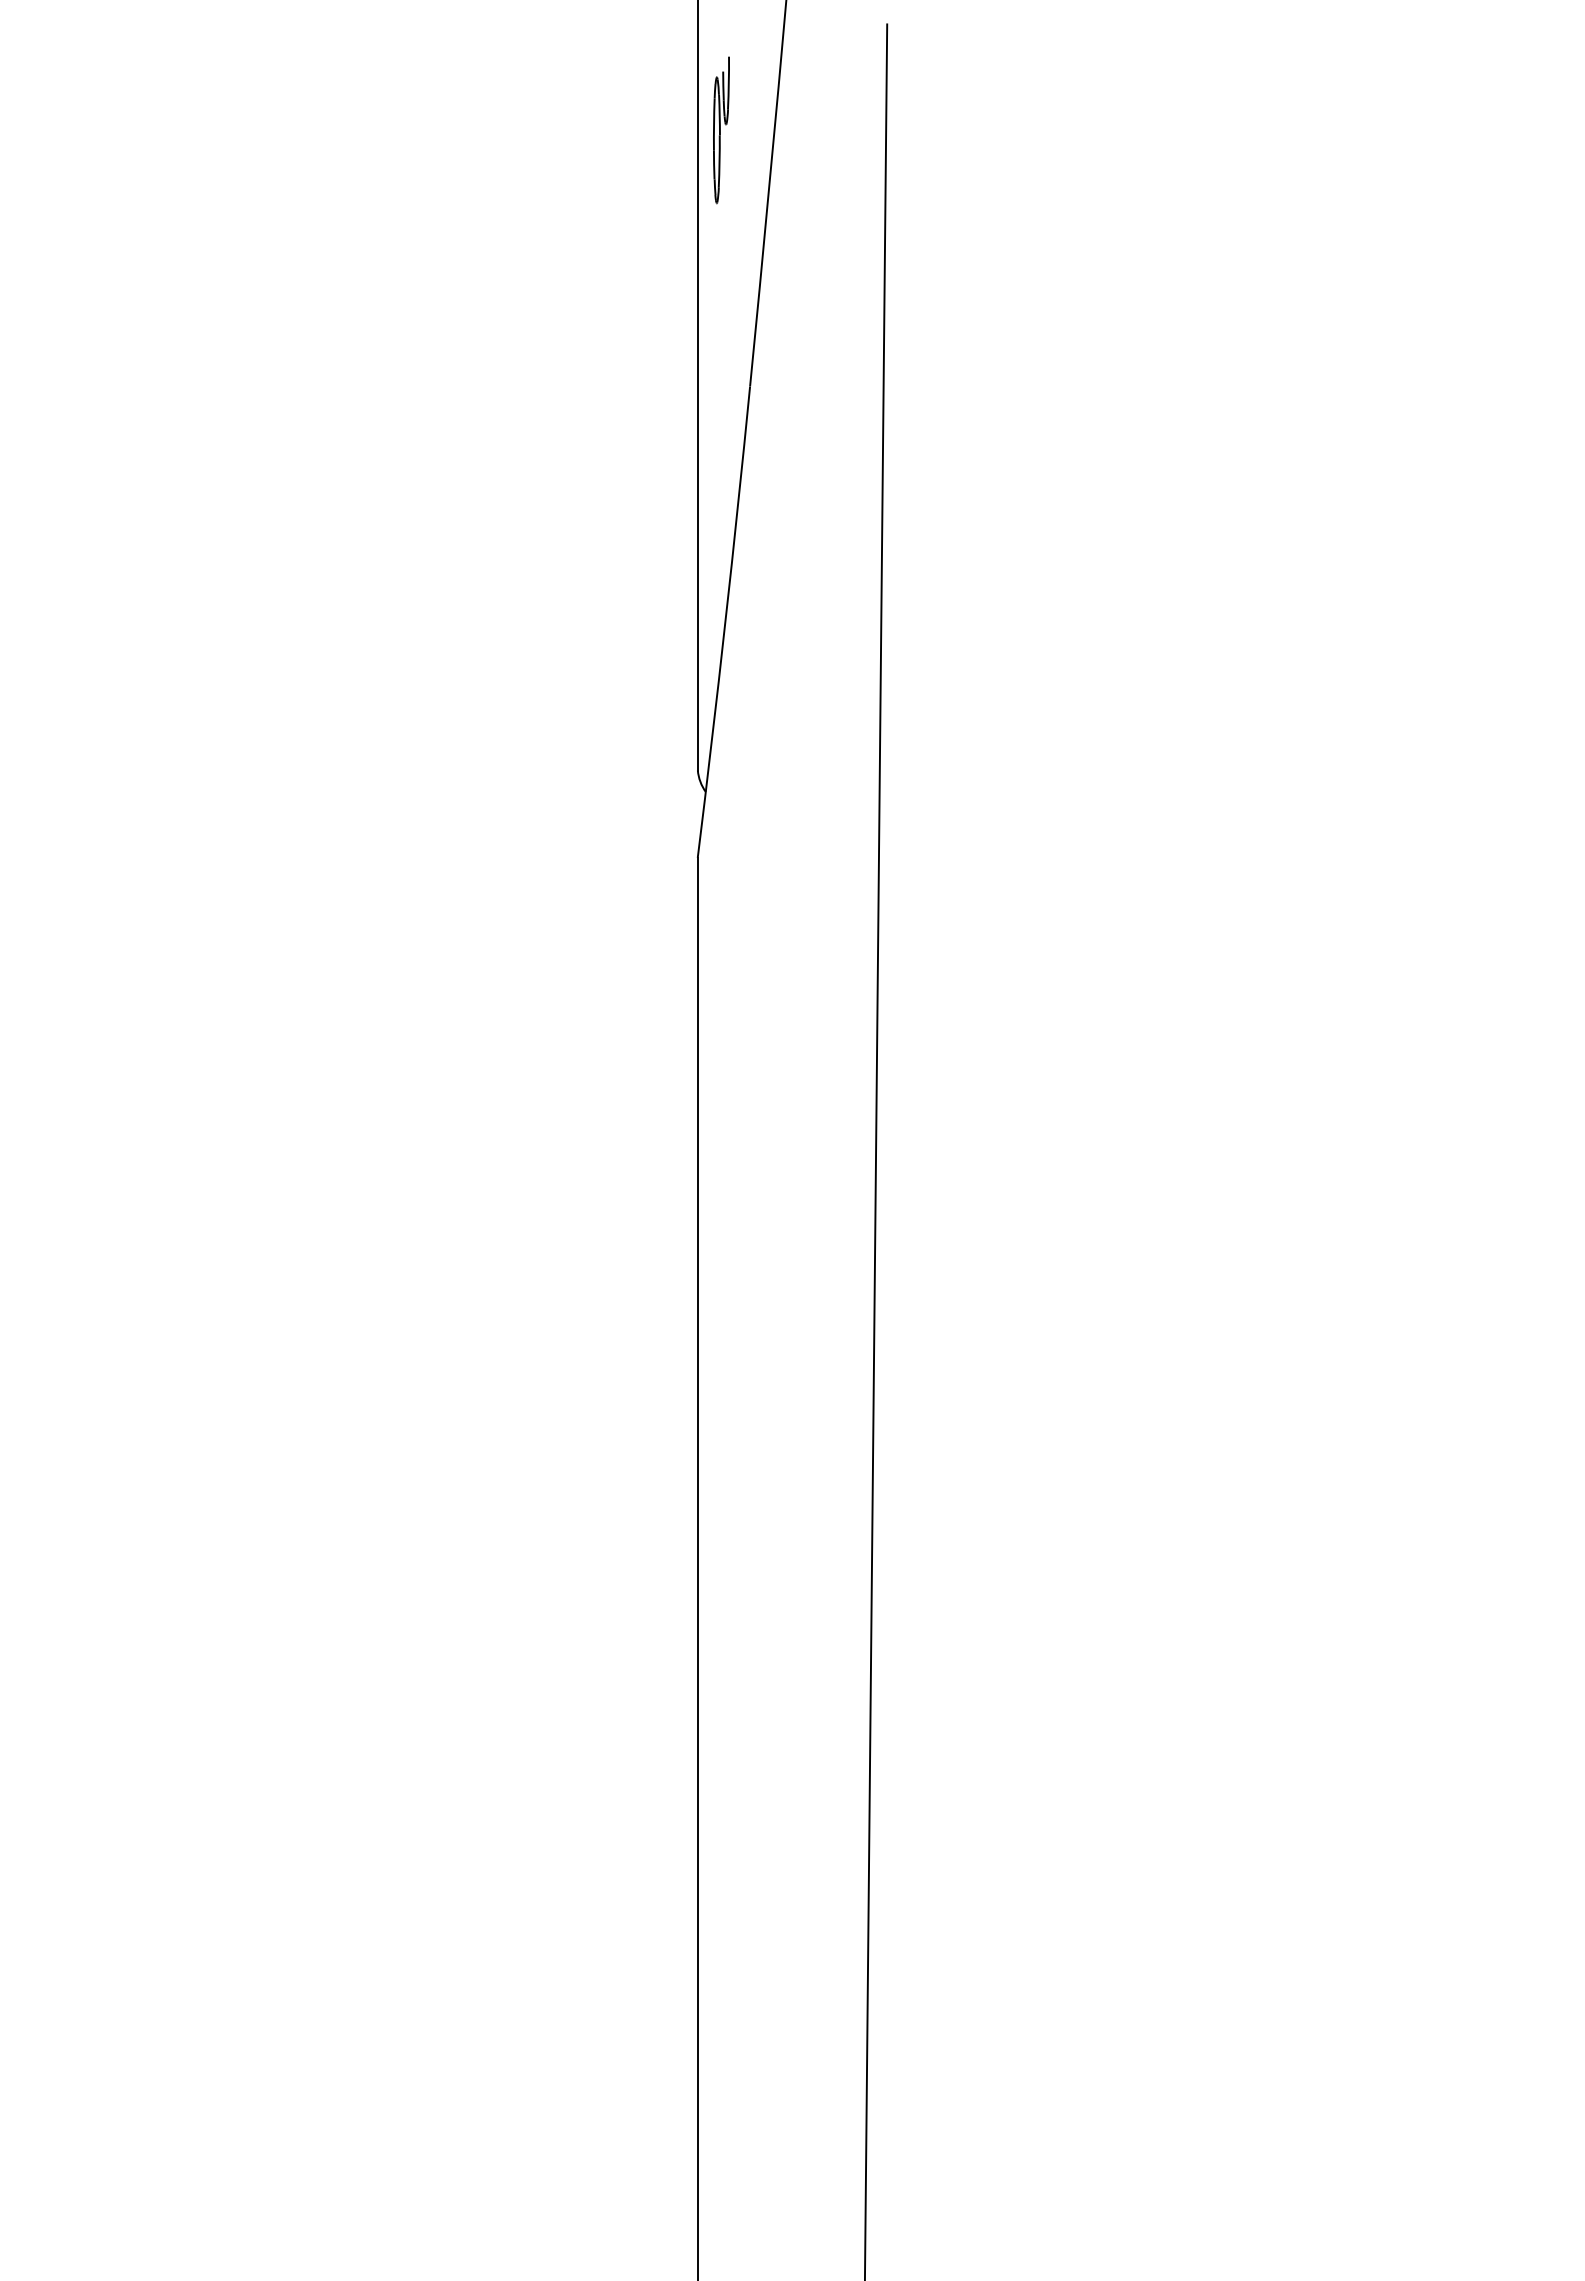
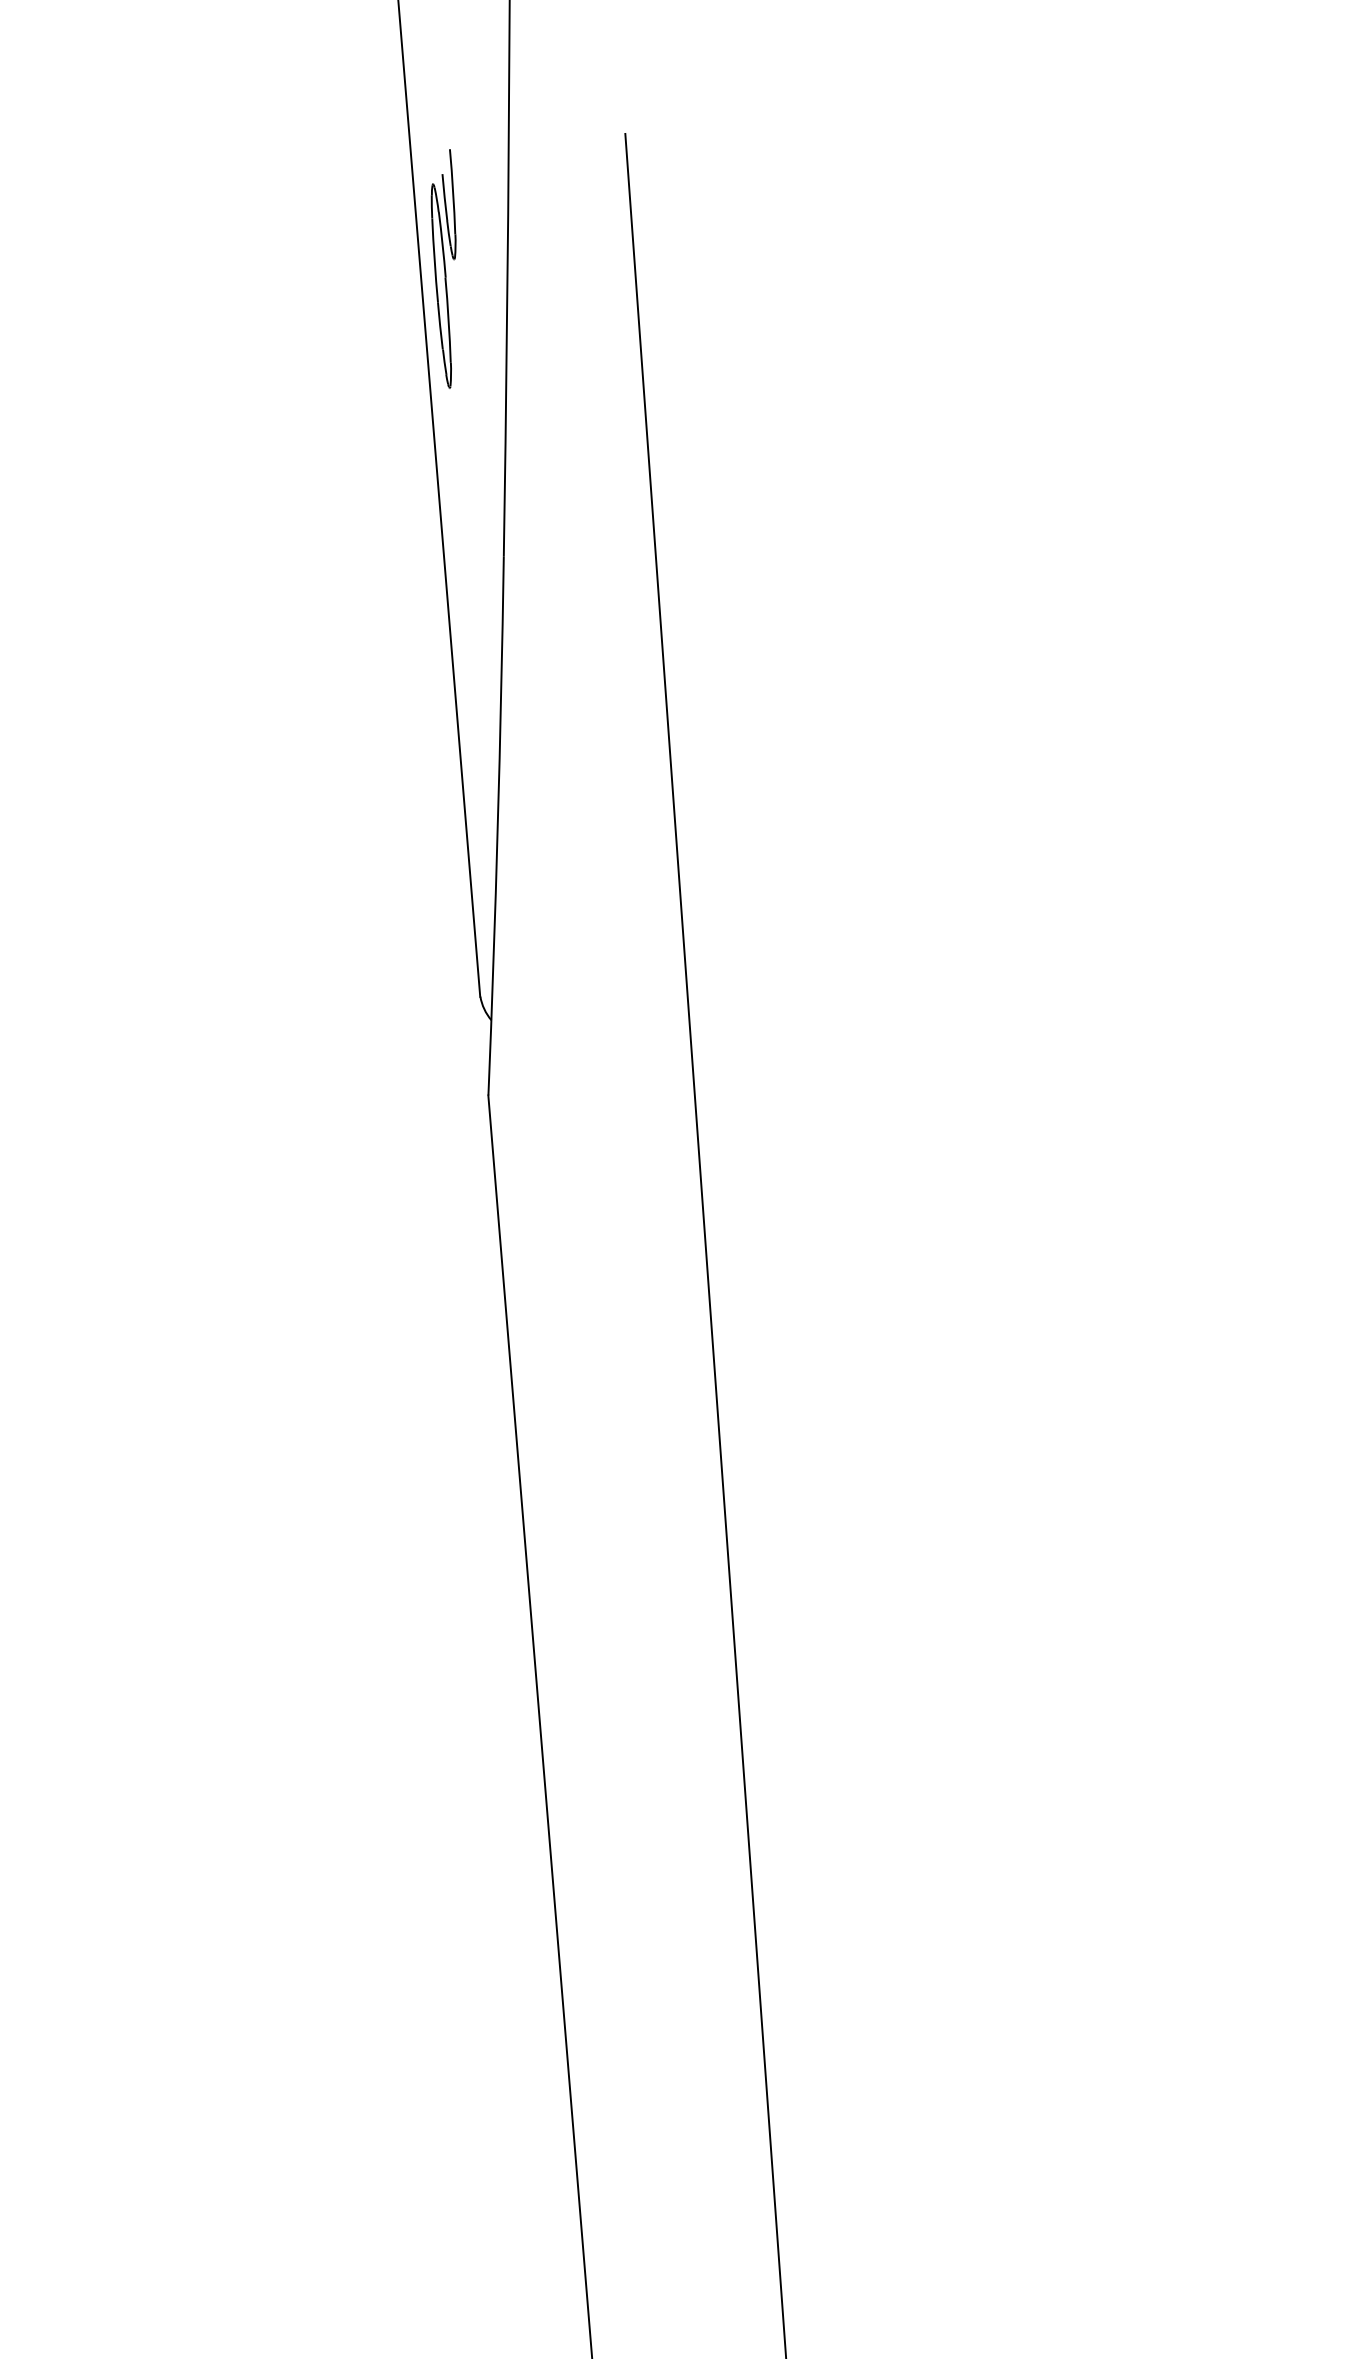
part: (721, 130) -> (447, 269), size x1.43

